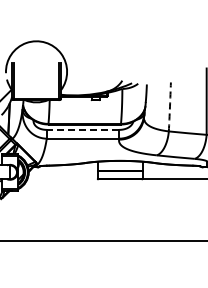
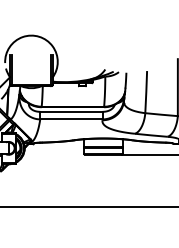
arc: (169, 106) -> (145, 91), dashed -> solid
line: (82, 129) -> (70, 111), dashed -> solid

